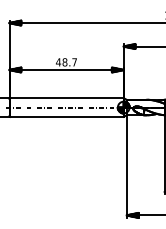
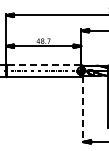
line: (66, 97) -> (43, 64), solid -> dashed
line: (127, 166) -> (83, 109), solid -> dashed

